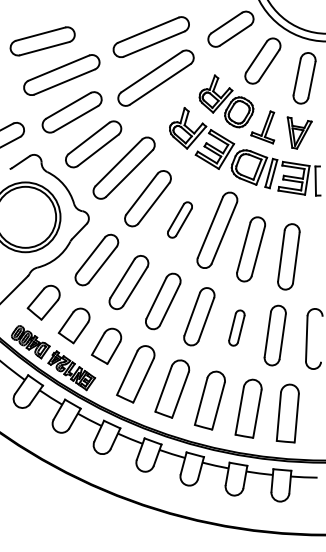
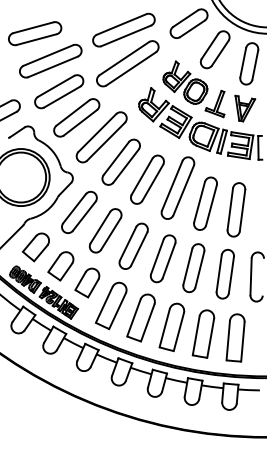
part: (179, 219) -> (146, 179), size x1.67
part: (236, 327) -> (193, 267), size x1.67

